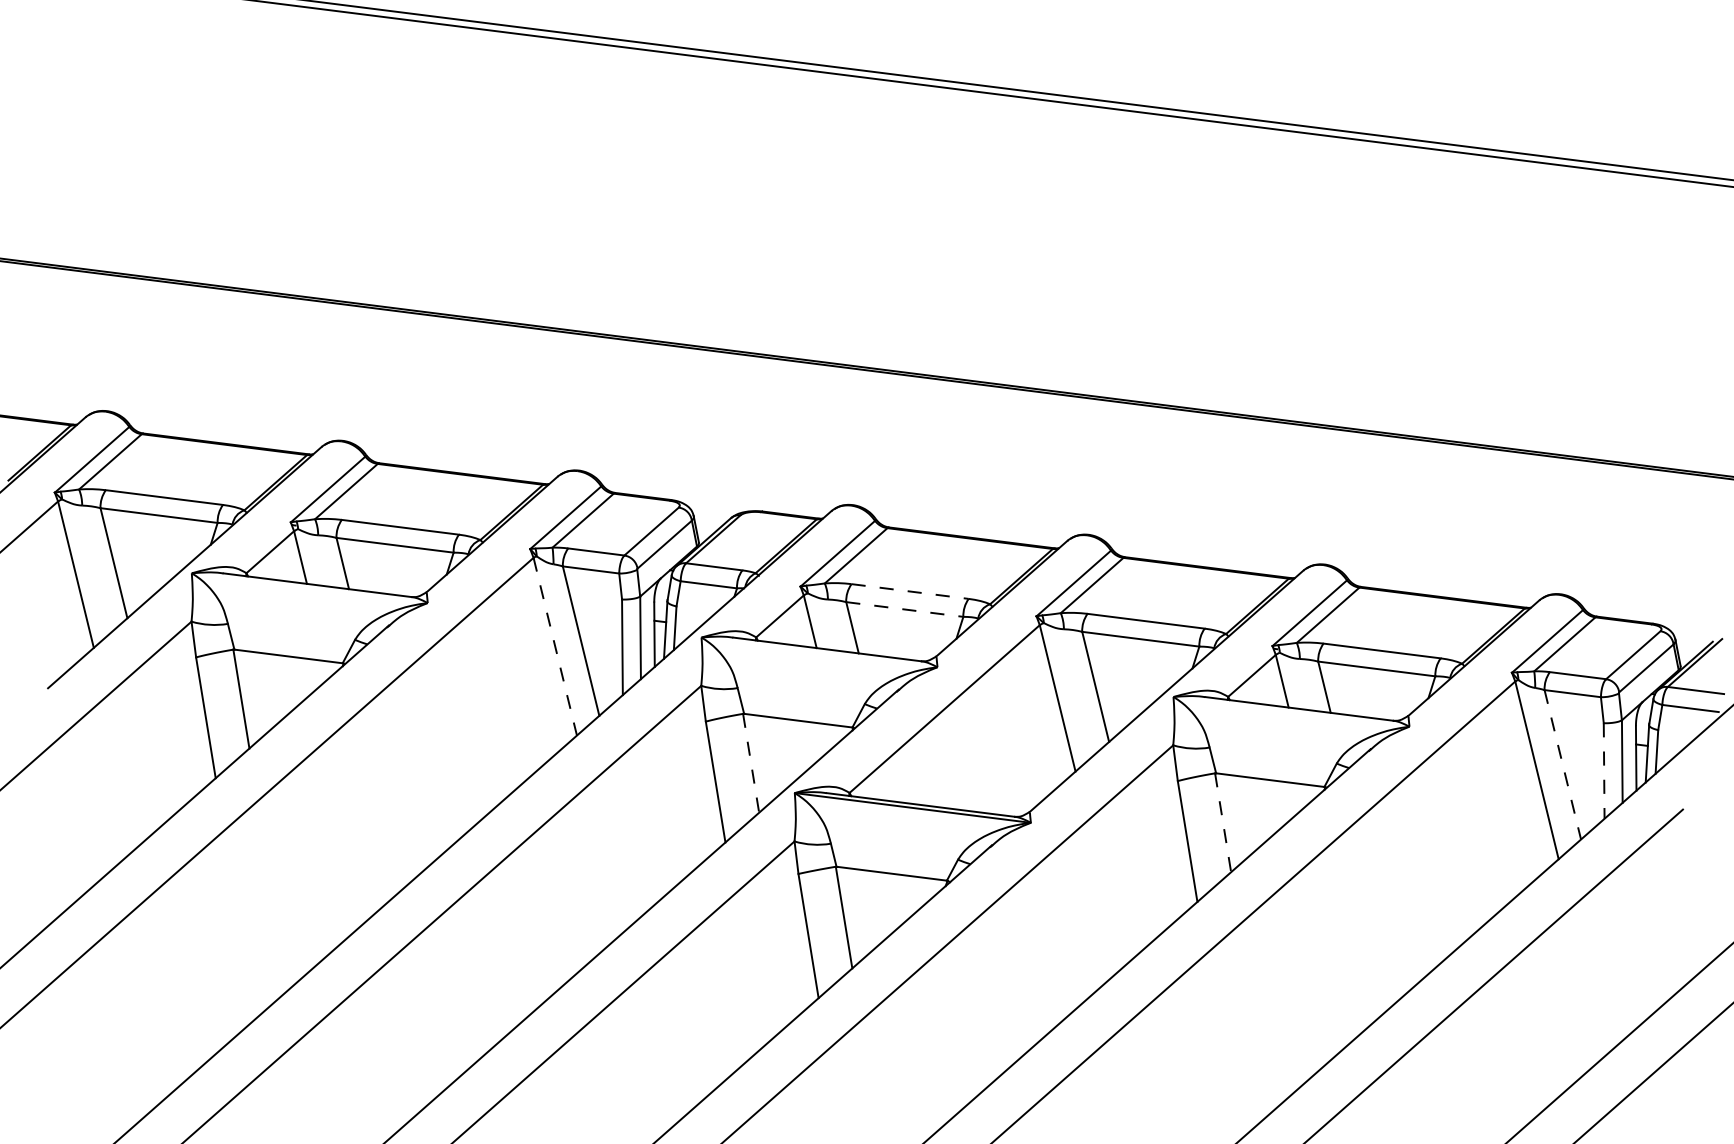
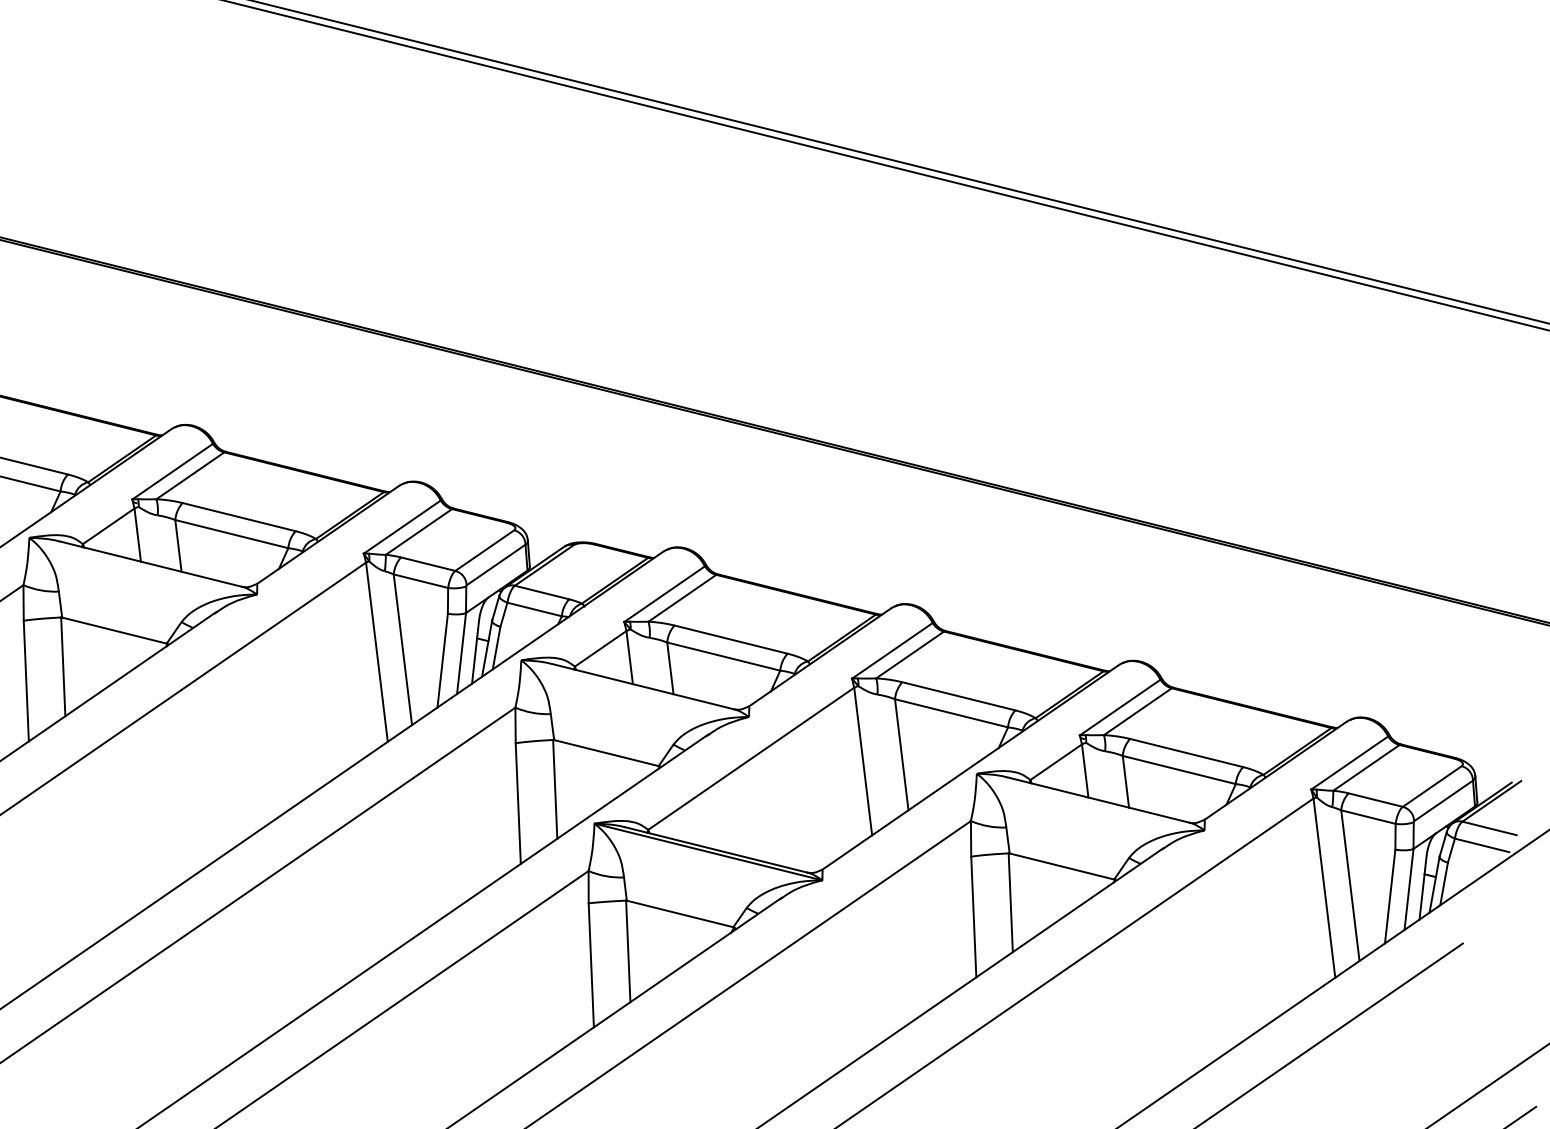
line: (910, 591) -> (731, 639), dashed -> solid
line: (905, 609) -> (724, 656), dashed -> solid
line: (555, 647) -> (377, 653), dashed -> solid
line: (751, 763) -> (555, 789), dashed -> solid
line: (1562, 764) -> (1350, 885), dashed -> solid
line: (1604, 771) -> (1390, 897), dashed -> solid
line: (1223, 823) -> (1011, 903), dashed -> solid

